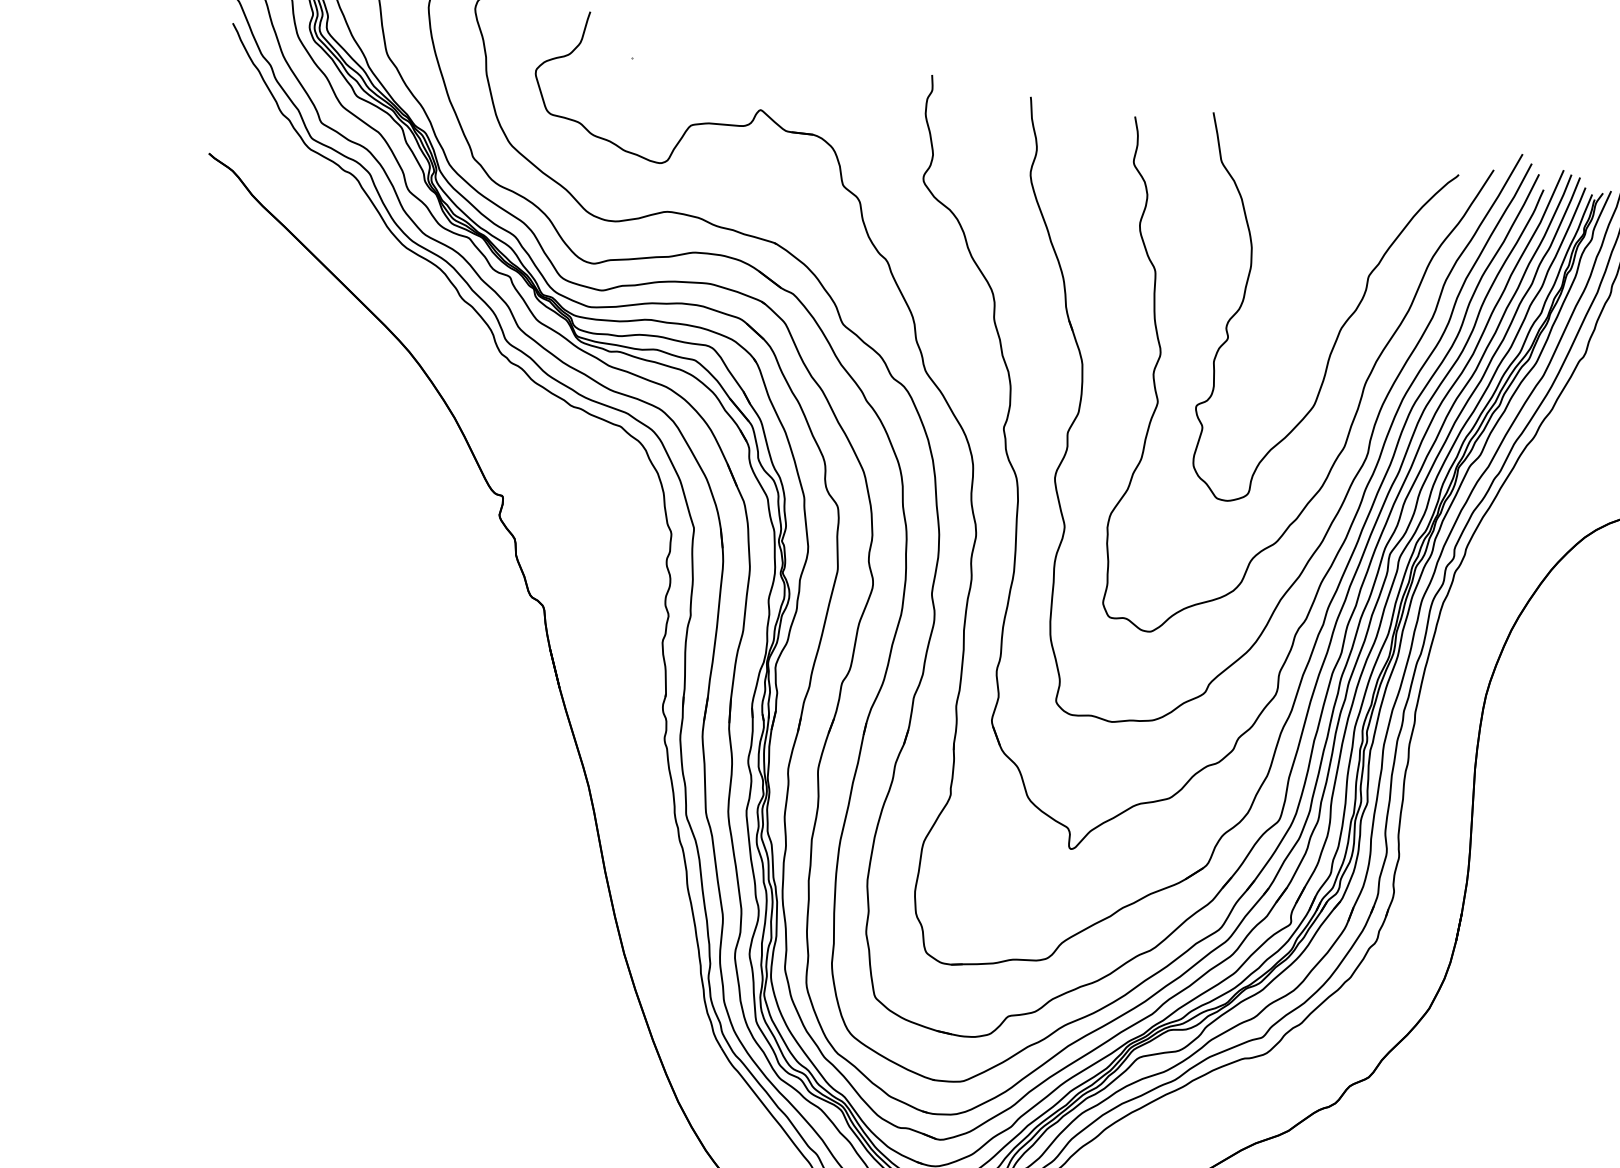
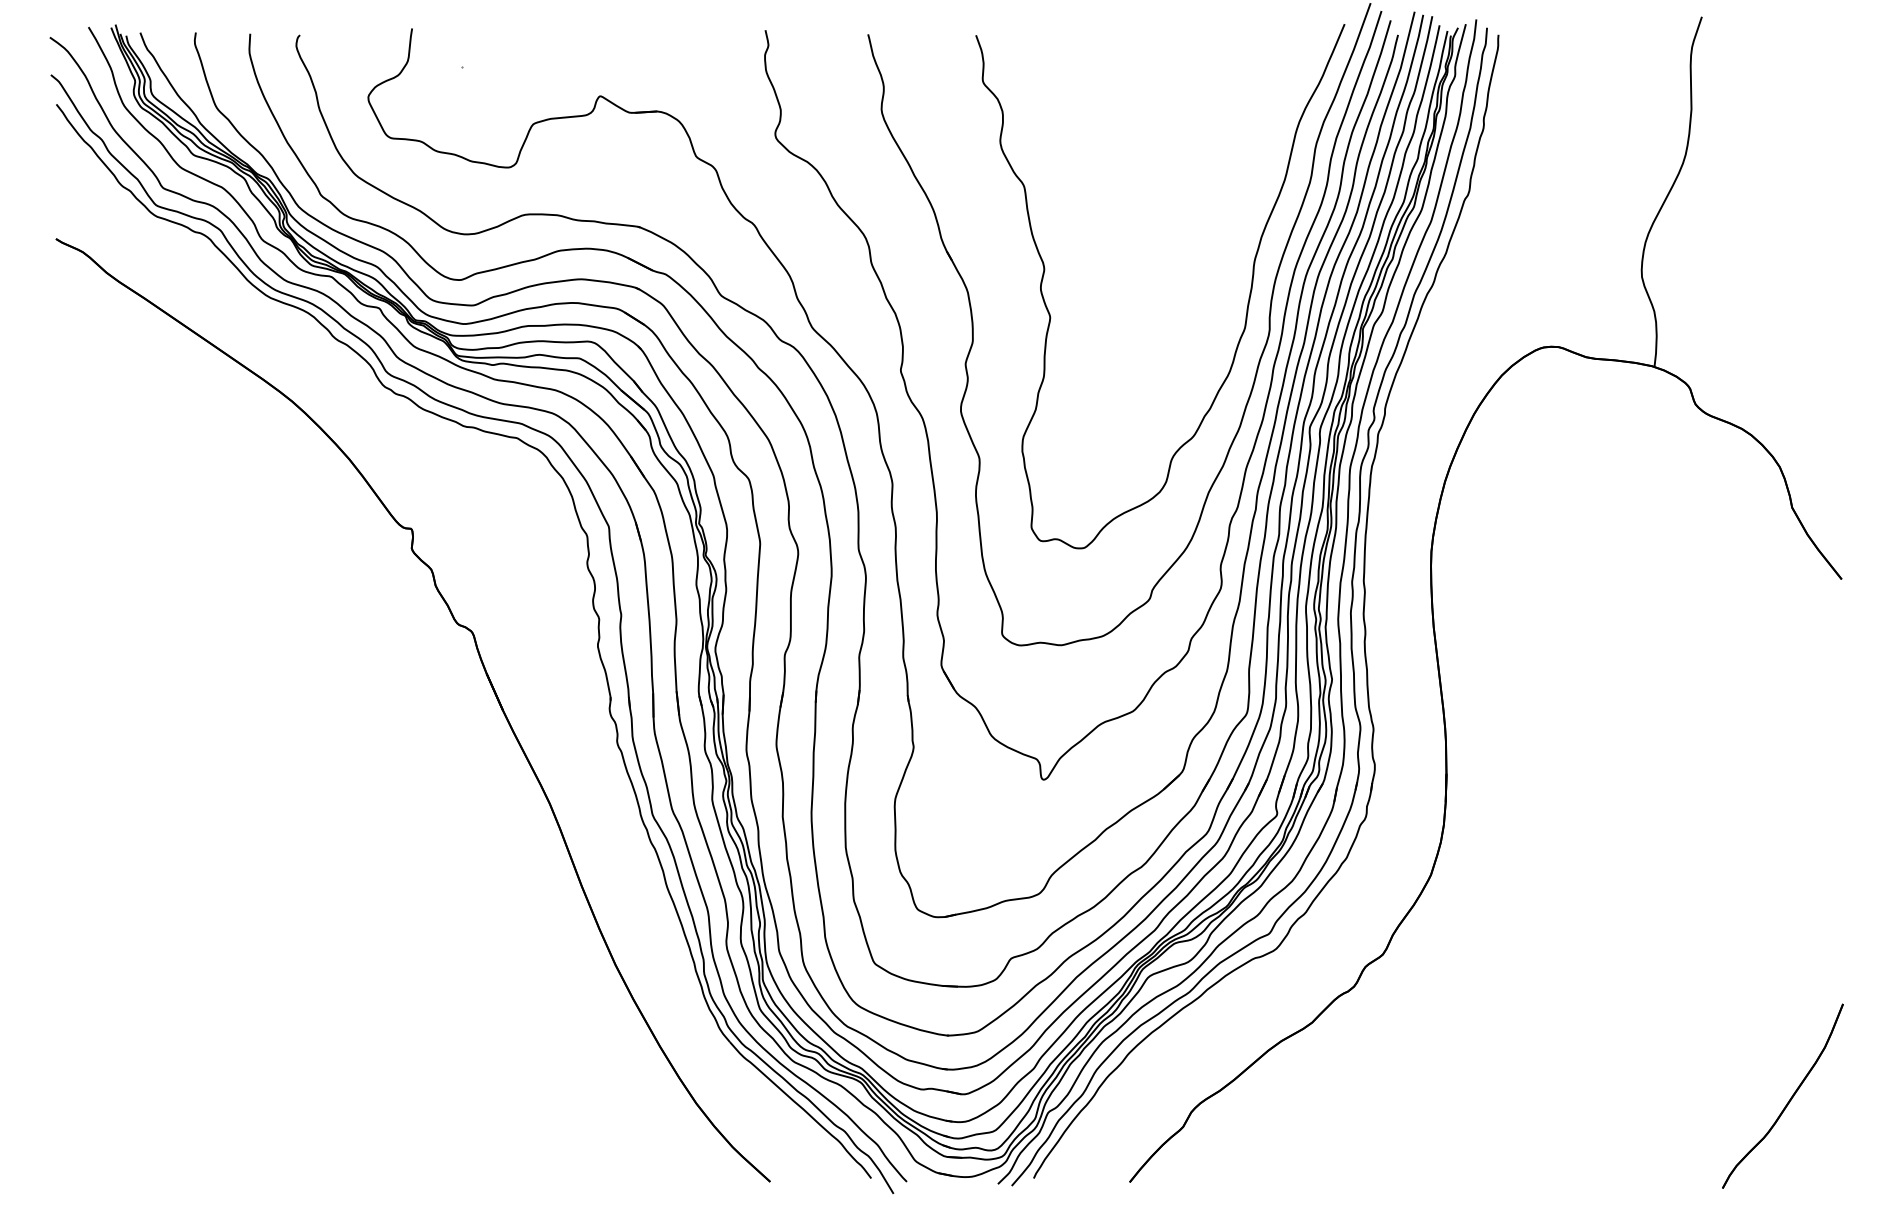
curve: (1336, 335) -> (1217, 218), removed

